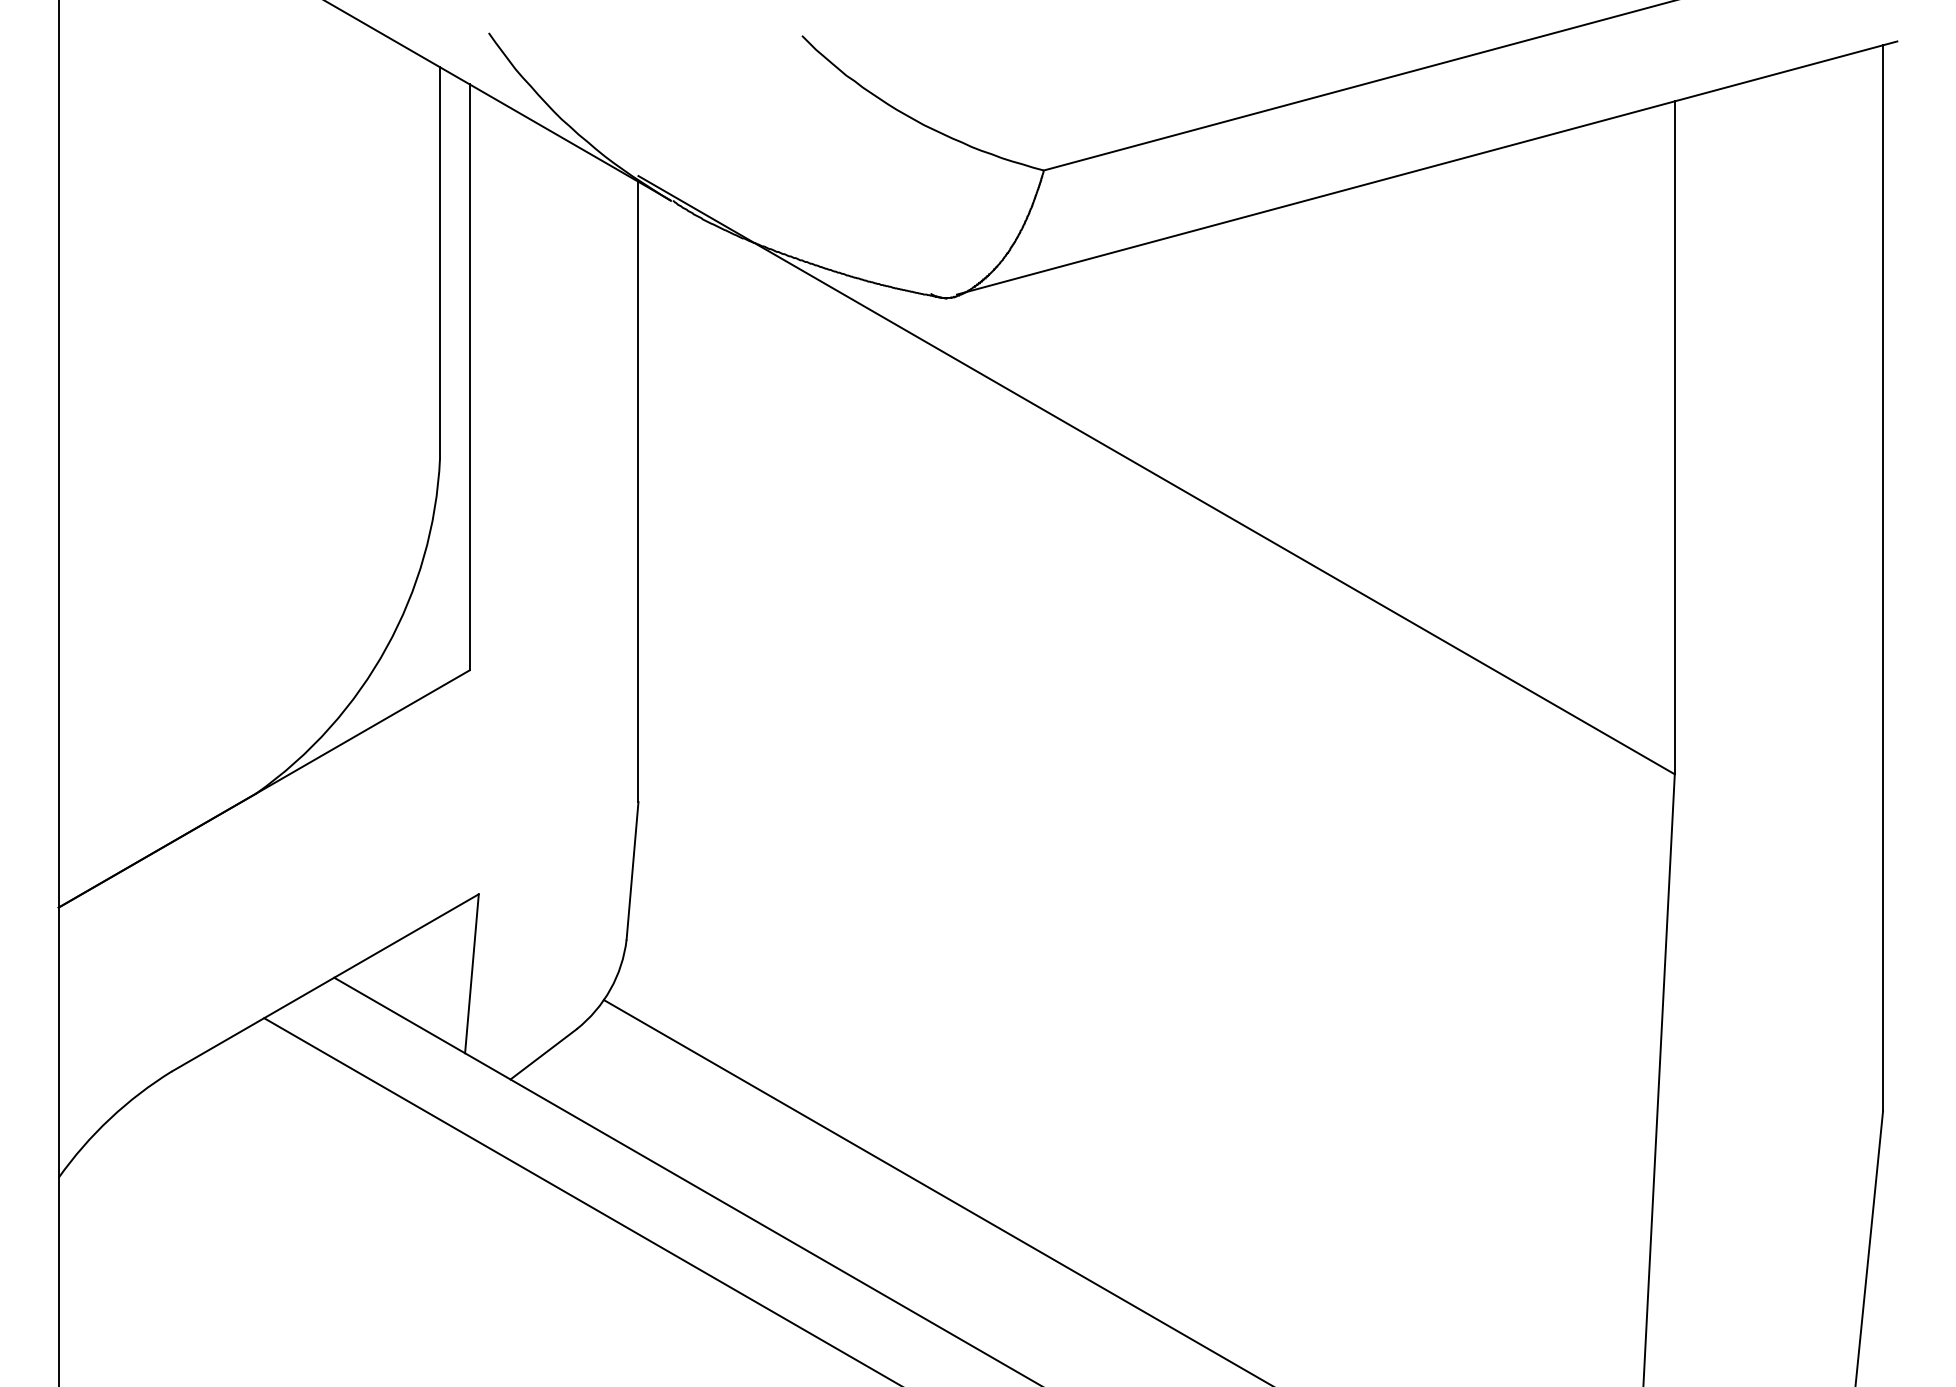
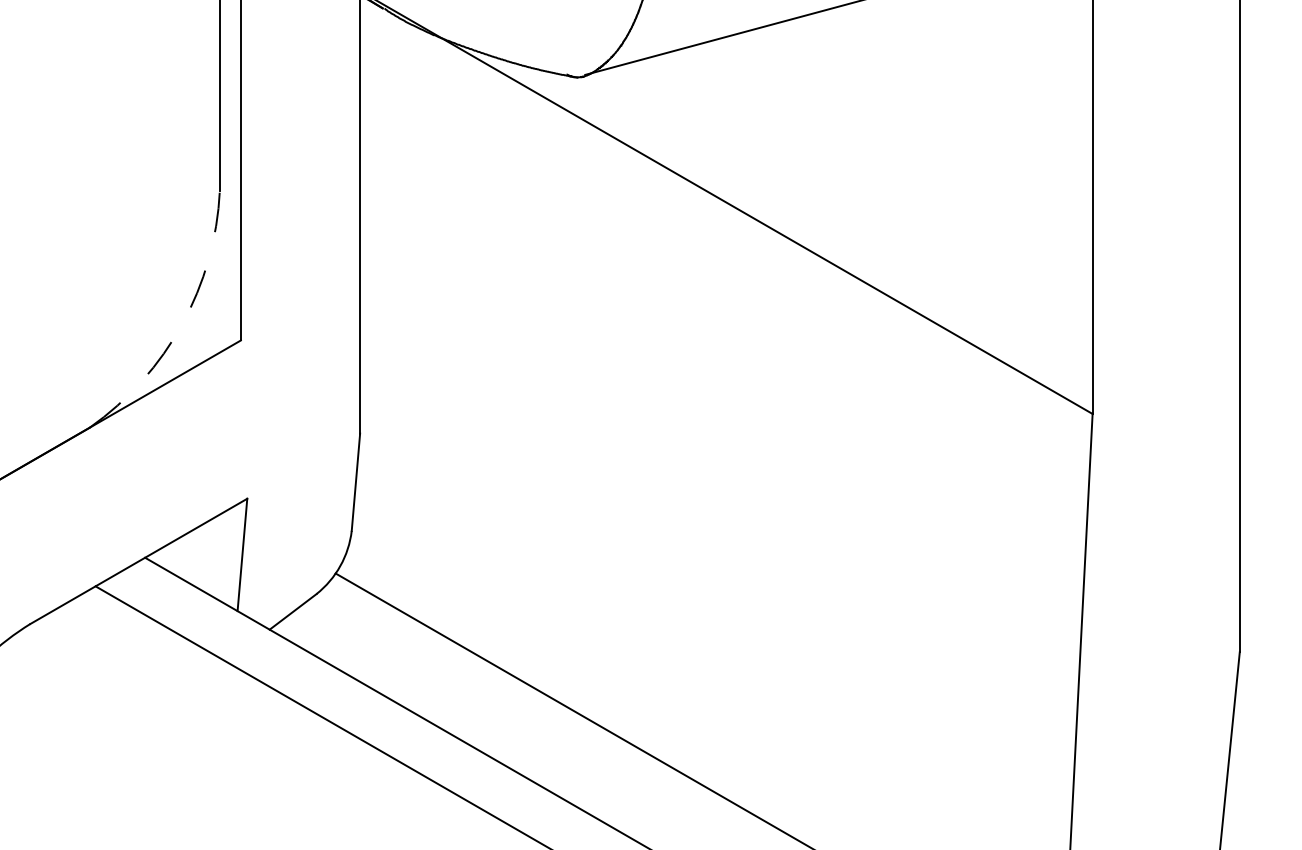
arc: (386, 647) -> (182, 324), solid -> dashed

